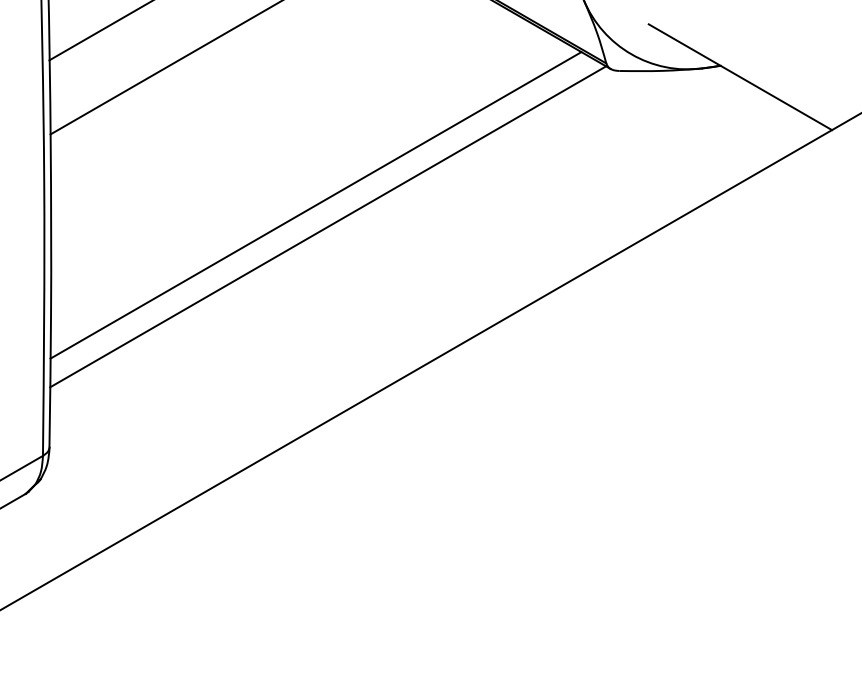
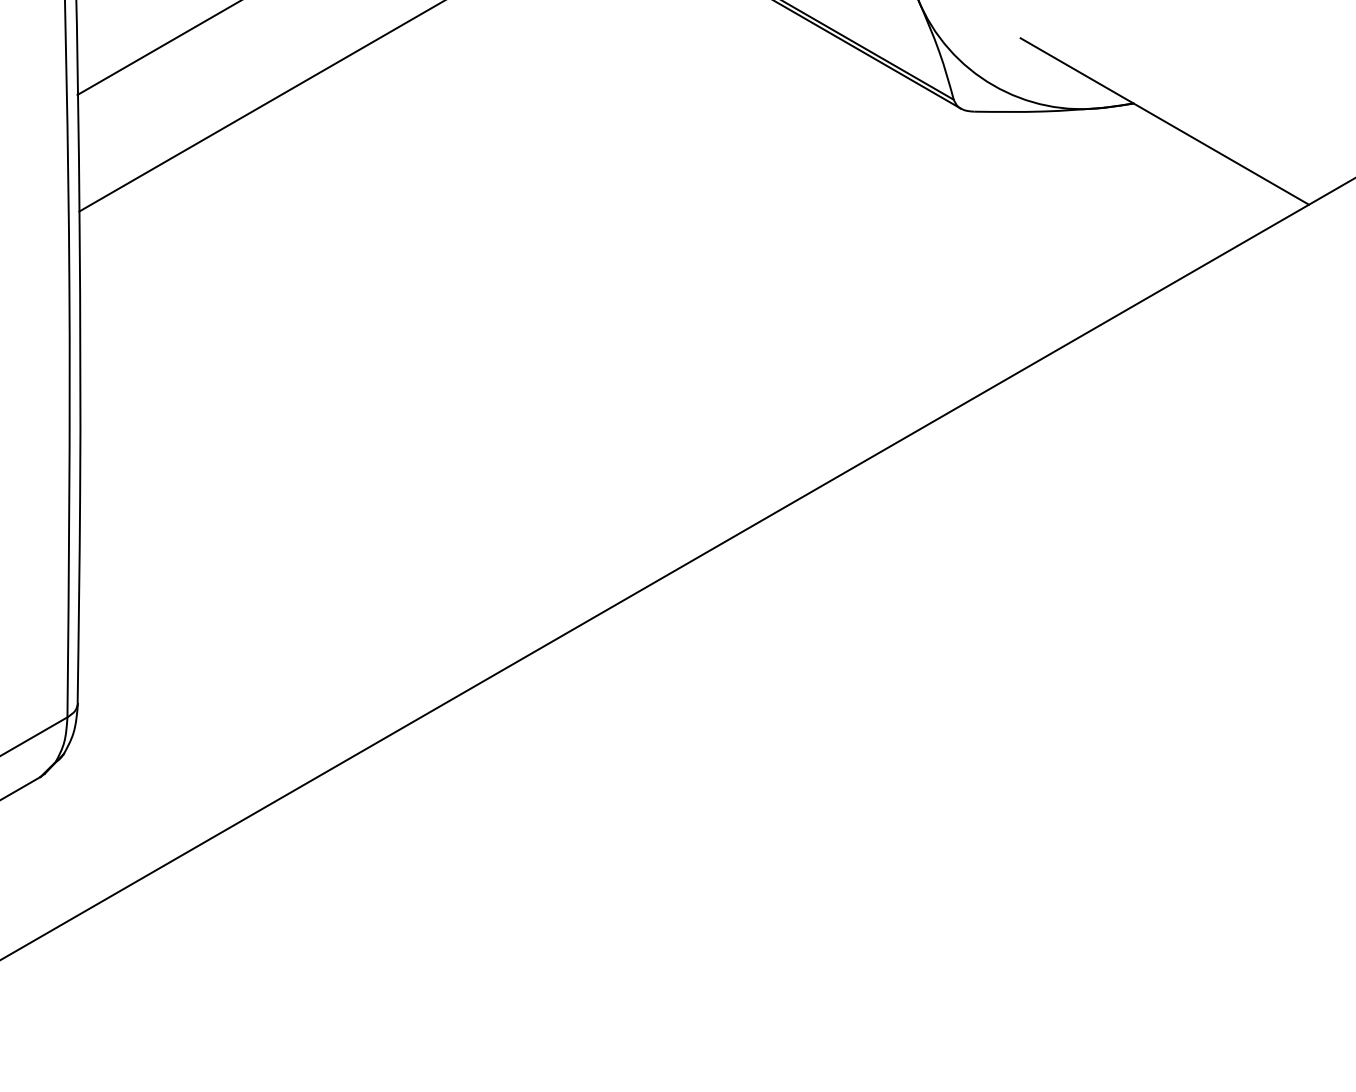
line: (315, 205) -> (496, 323), removed
line: (328, 226) -> (516, 356), removed

